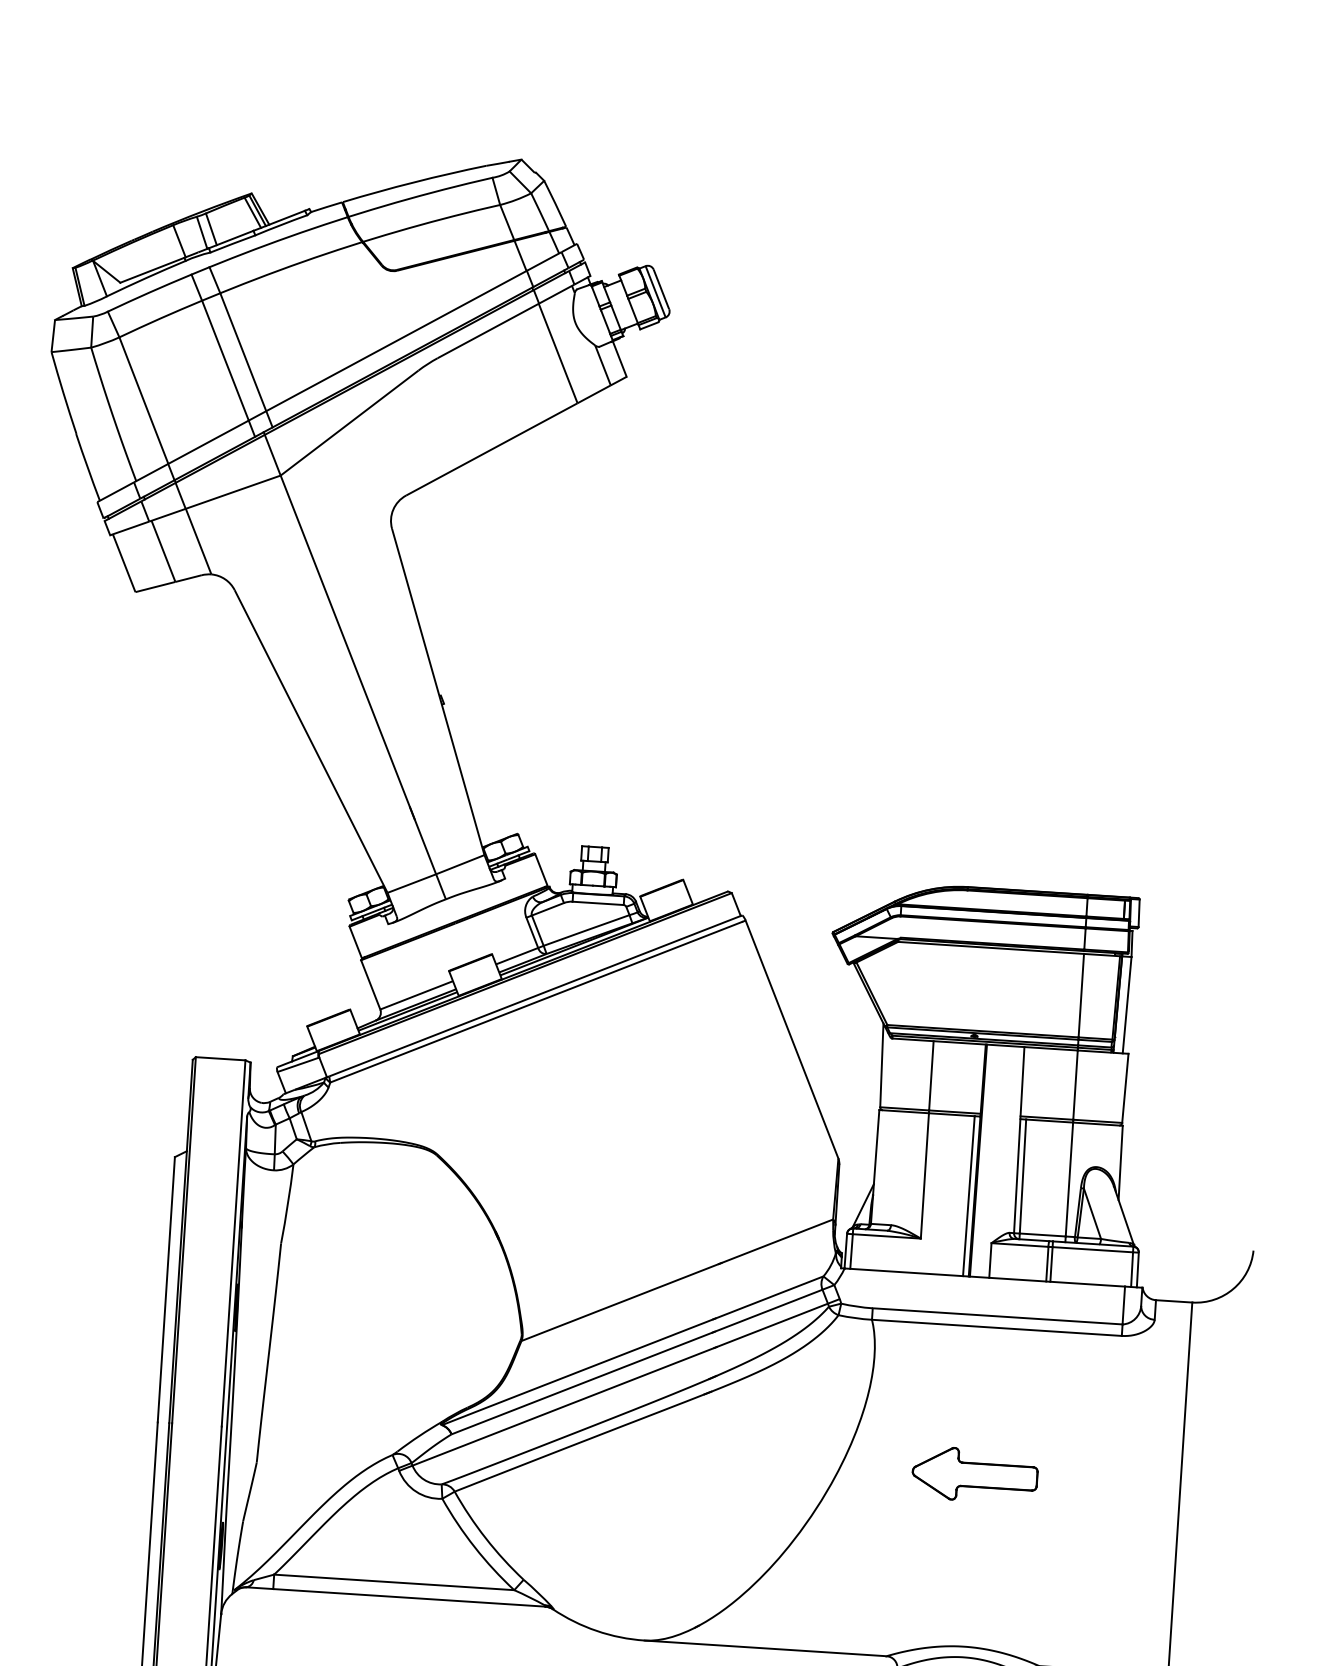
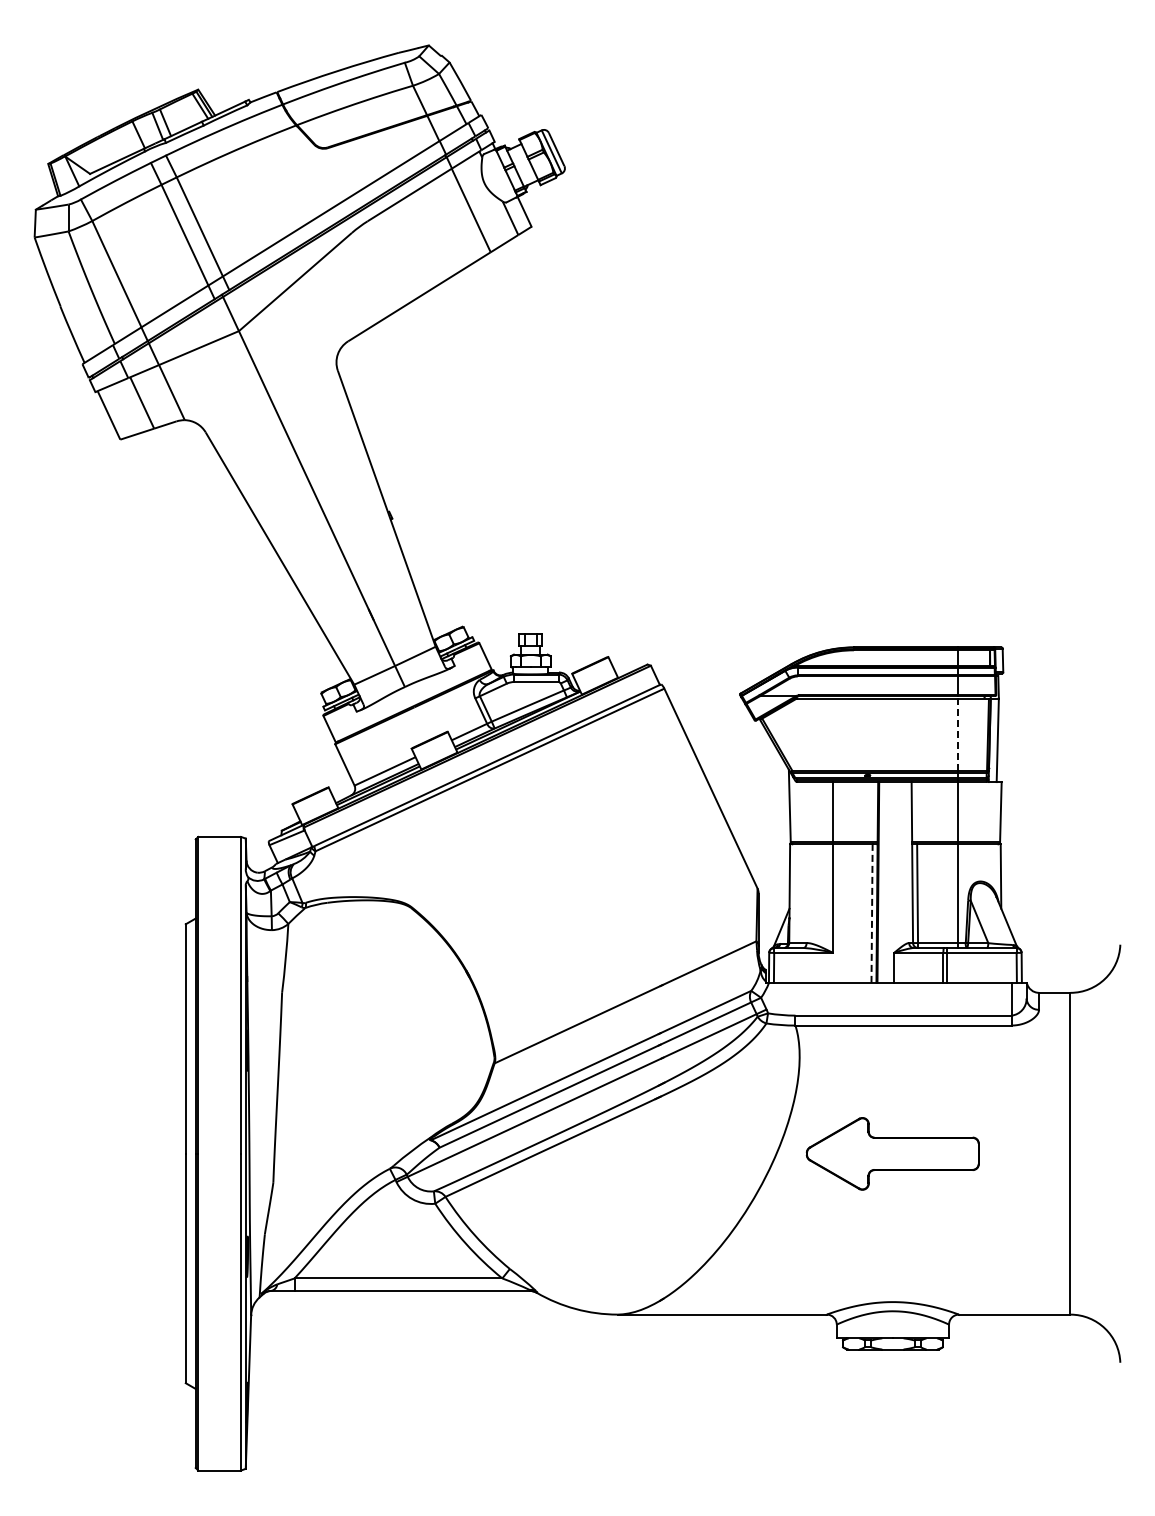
line: (1081, 995) -> (957, 734), solid -> dashed
line: (969, 1196) -> (872, 913), solid -> dashed
part: (974, 1474) -> (892, 1153), size x1.6

